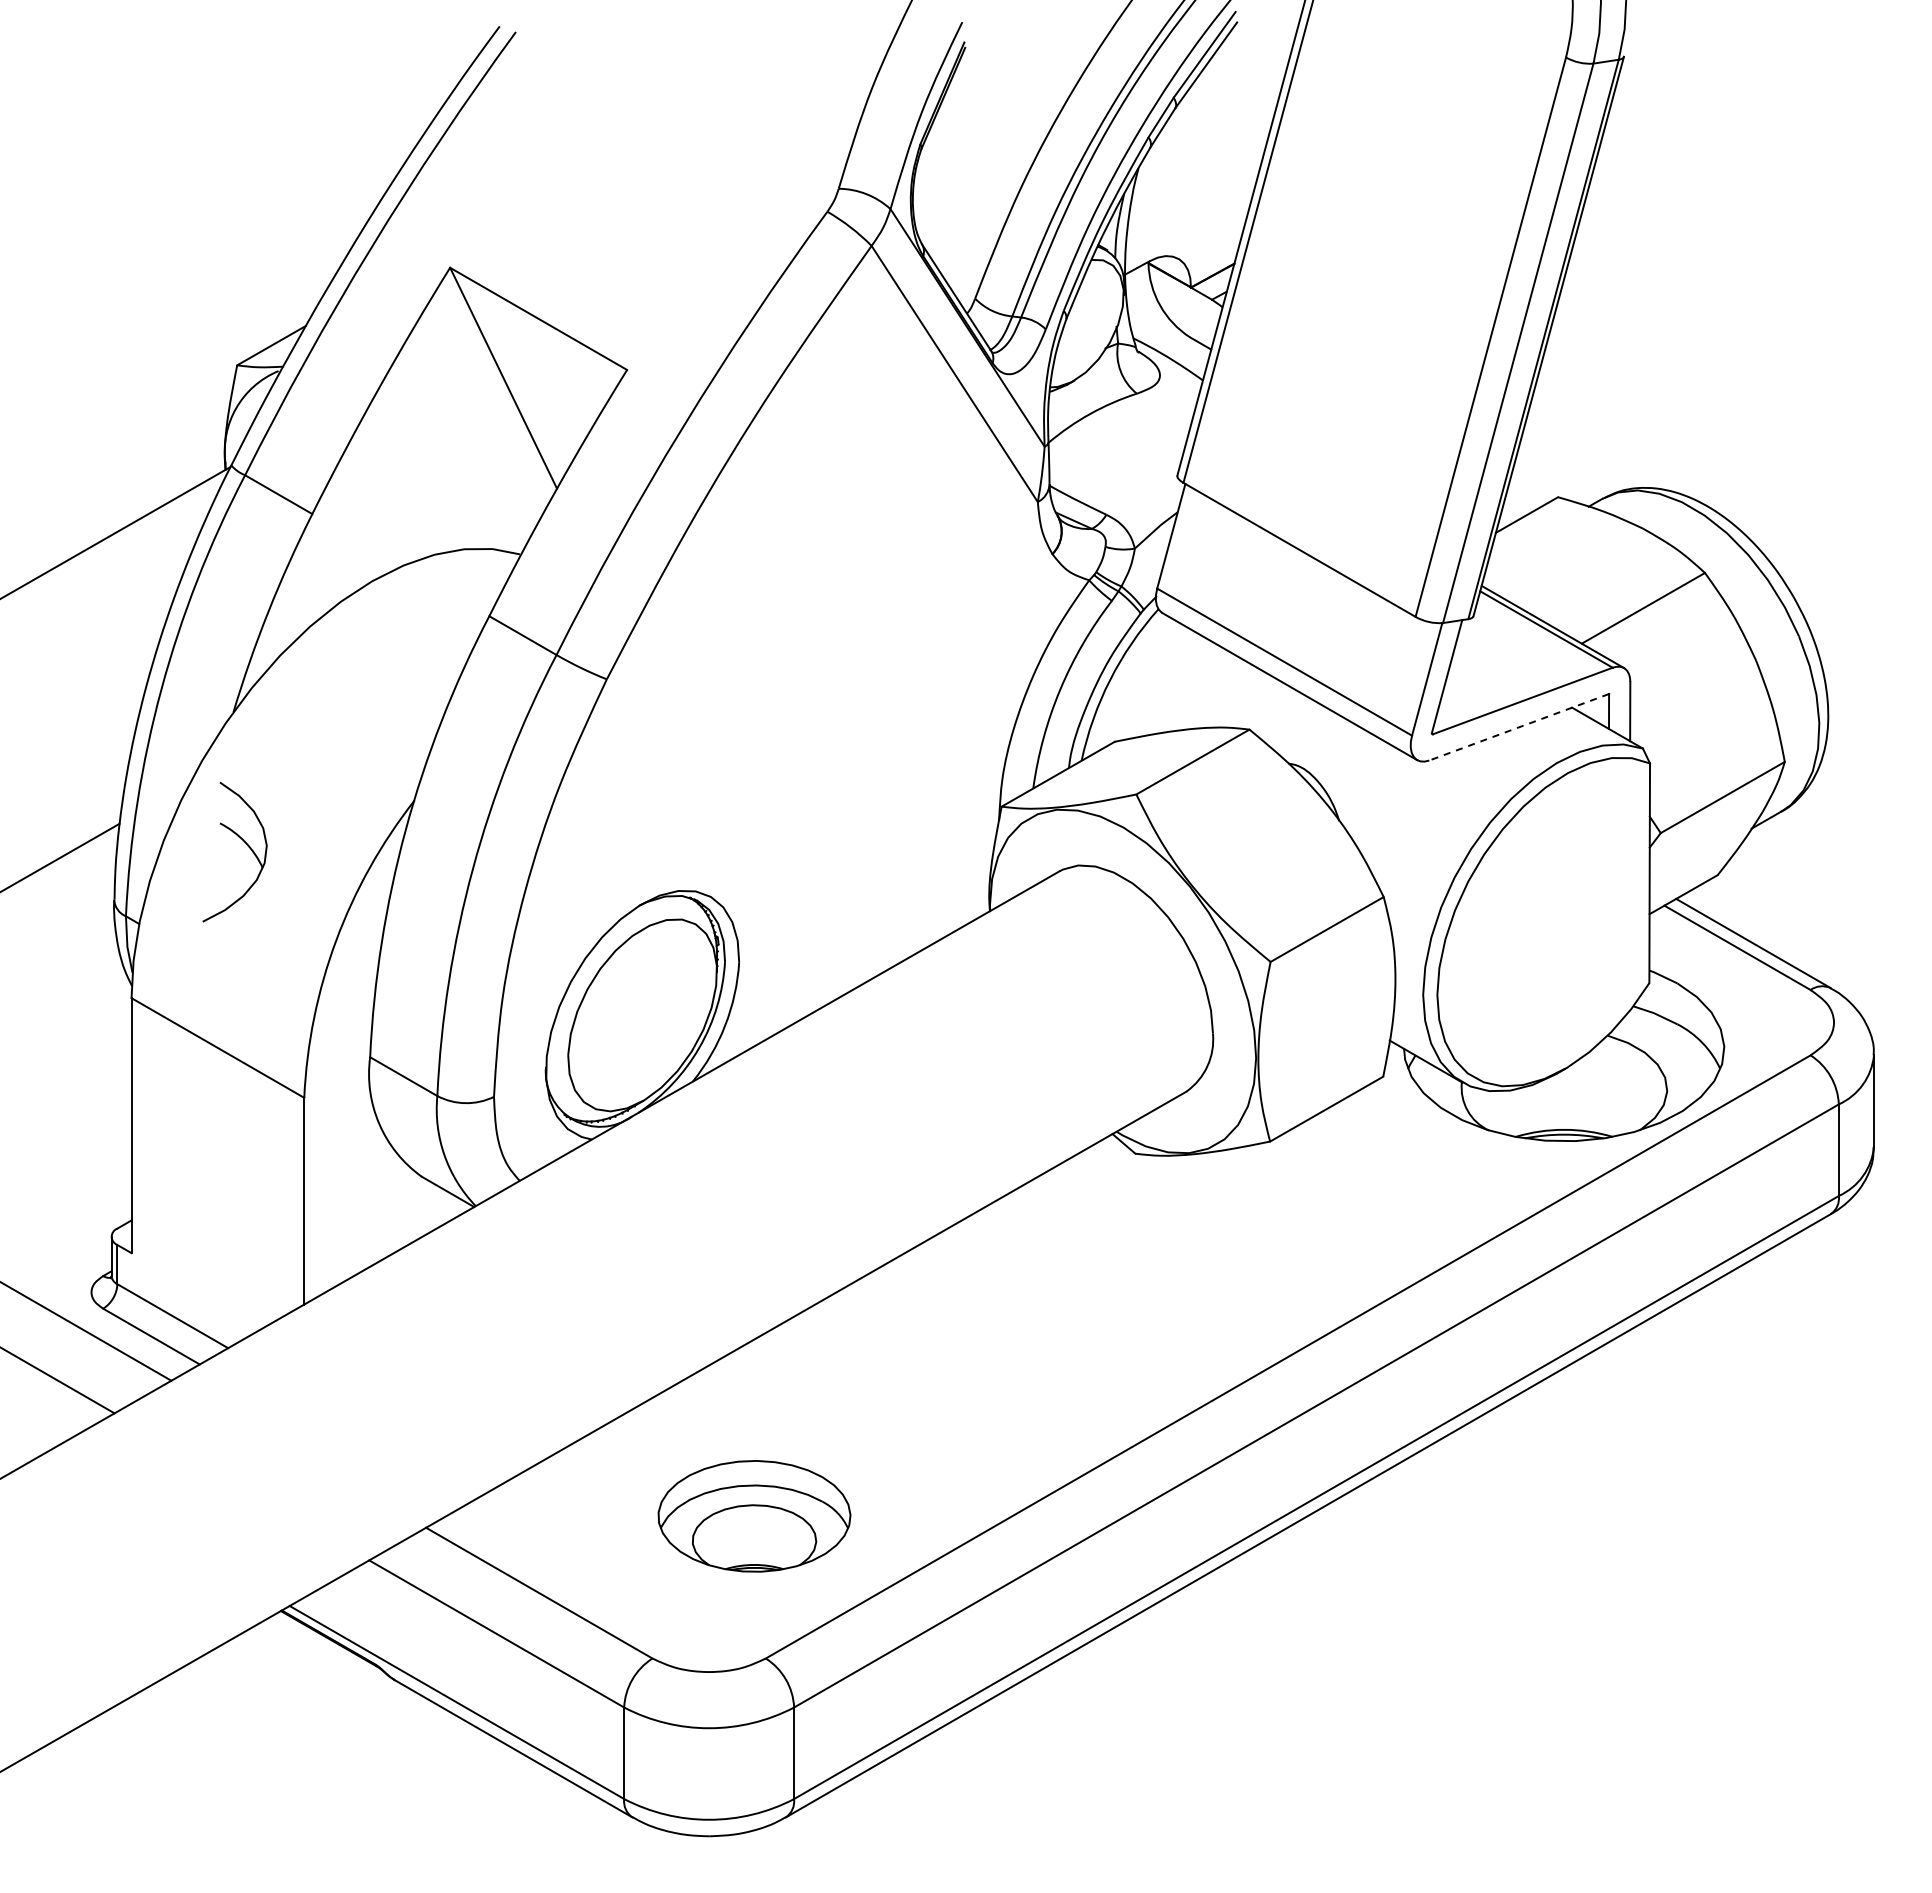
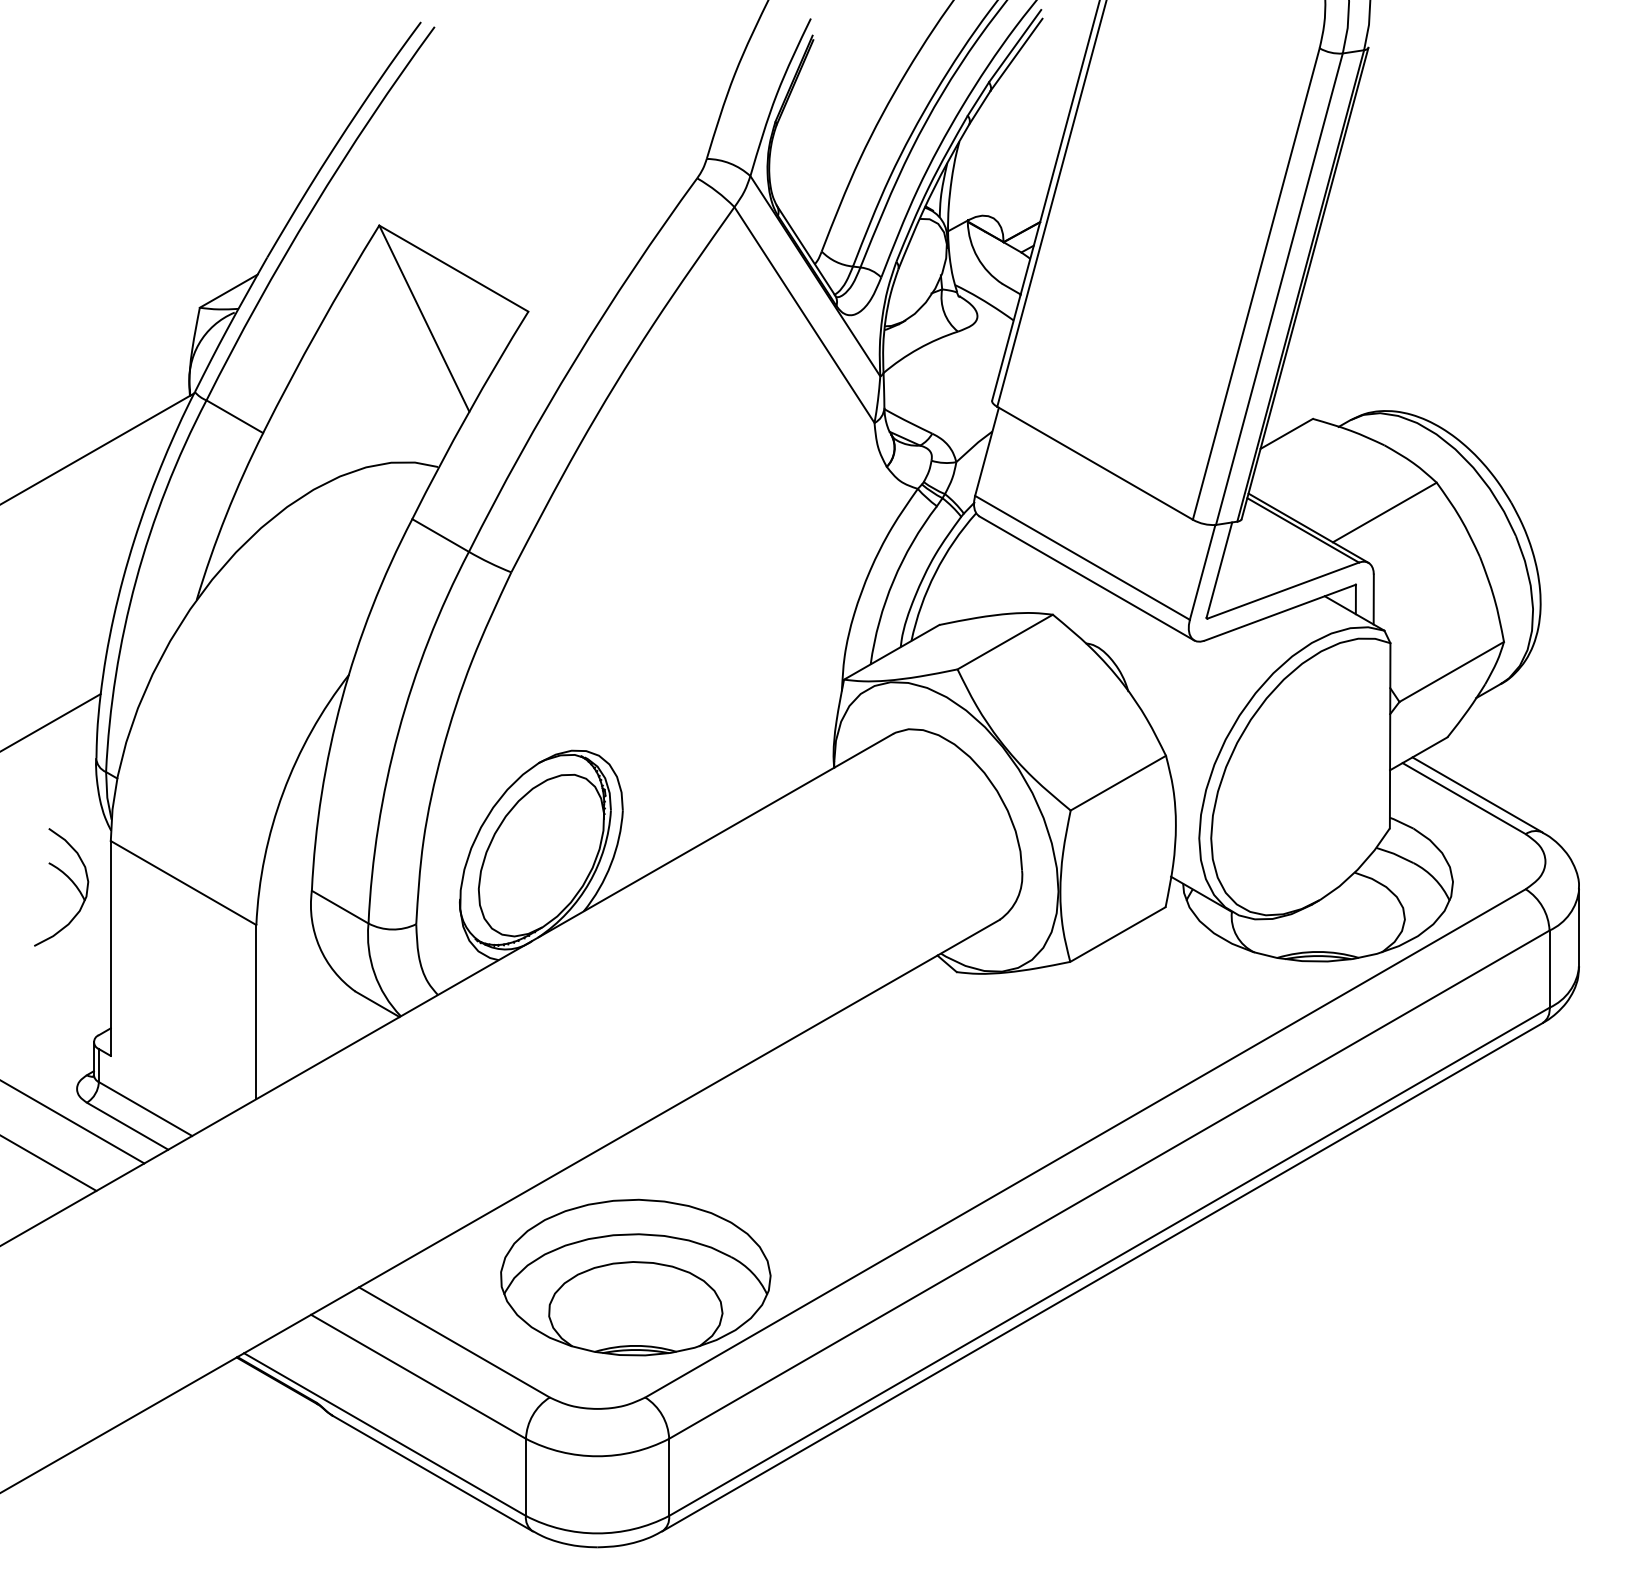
line: (1519, 727) -> (1280, 612), dashed -> solid
part: (243, 841) -> (68, 878), moved
part: (754, 1516) -> (635, 1277), size x1.67

